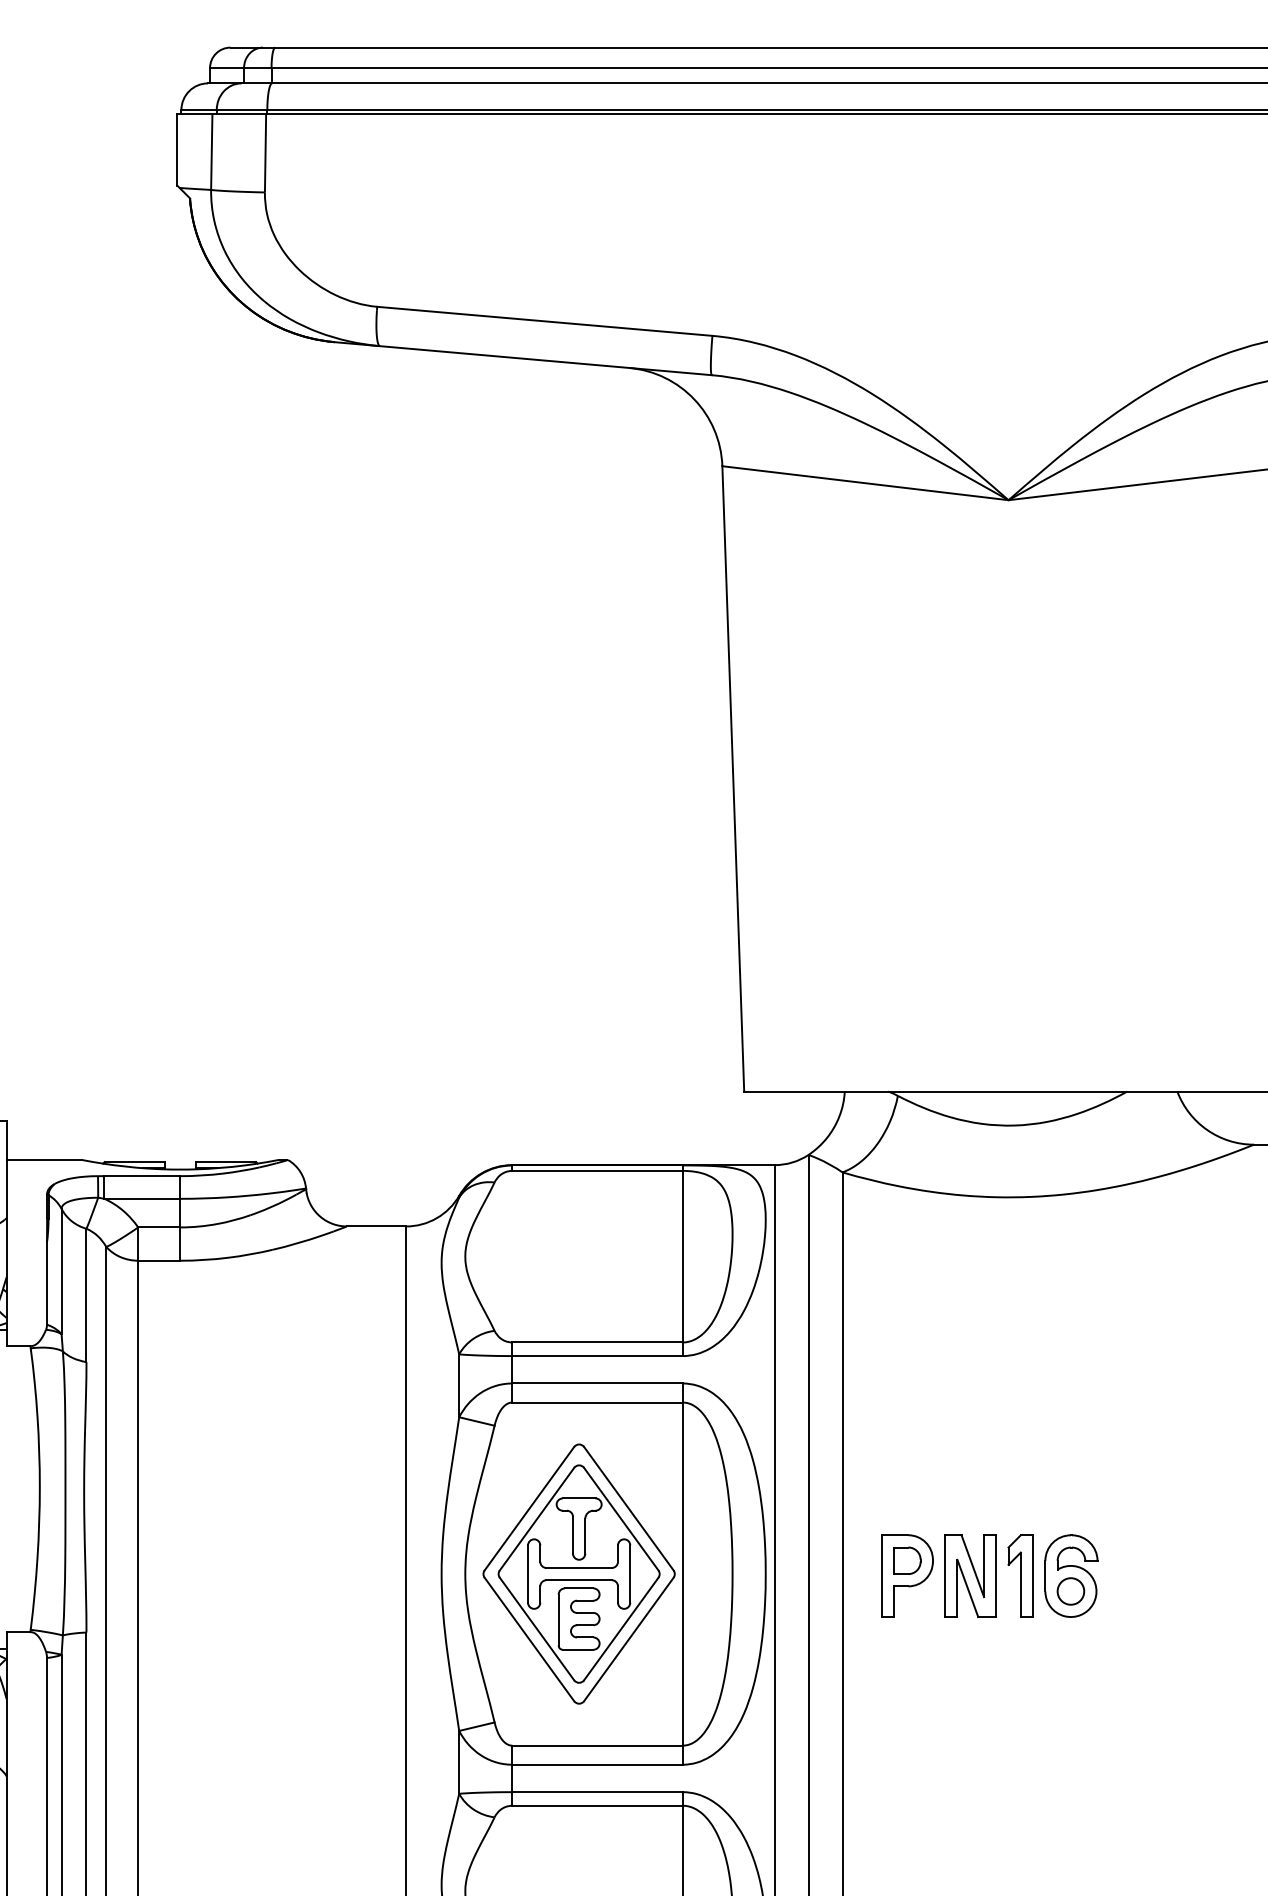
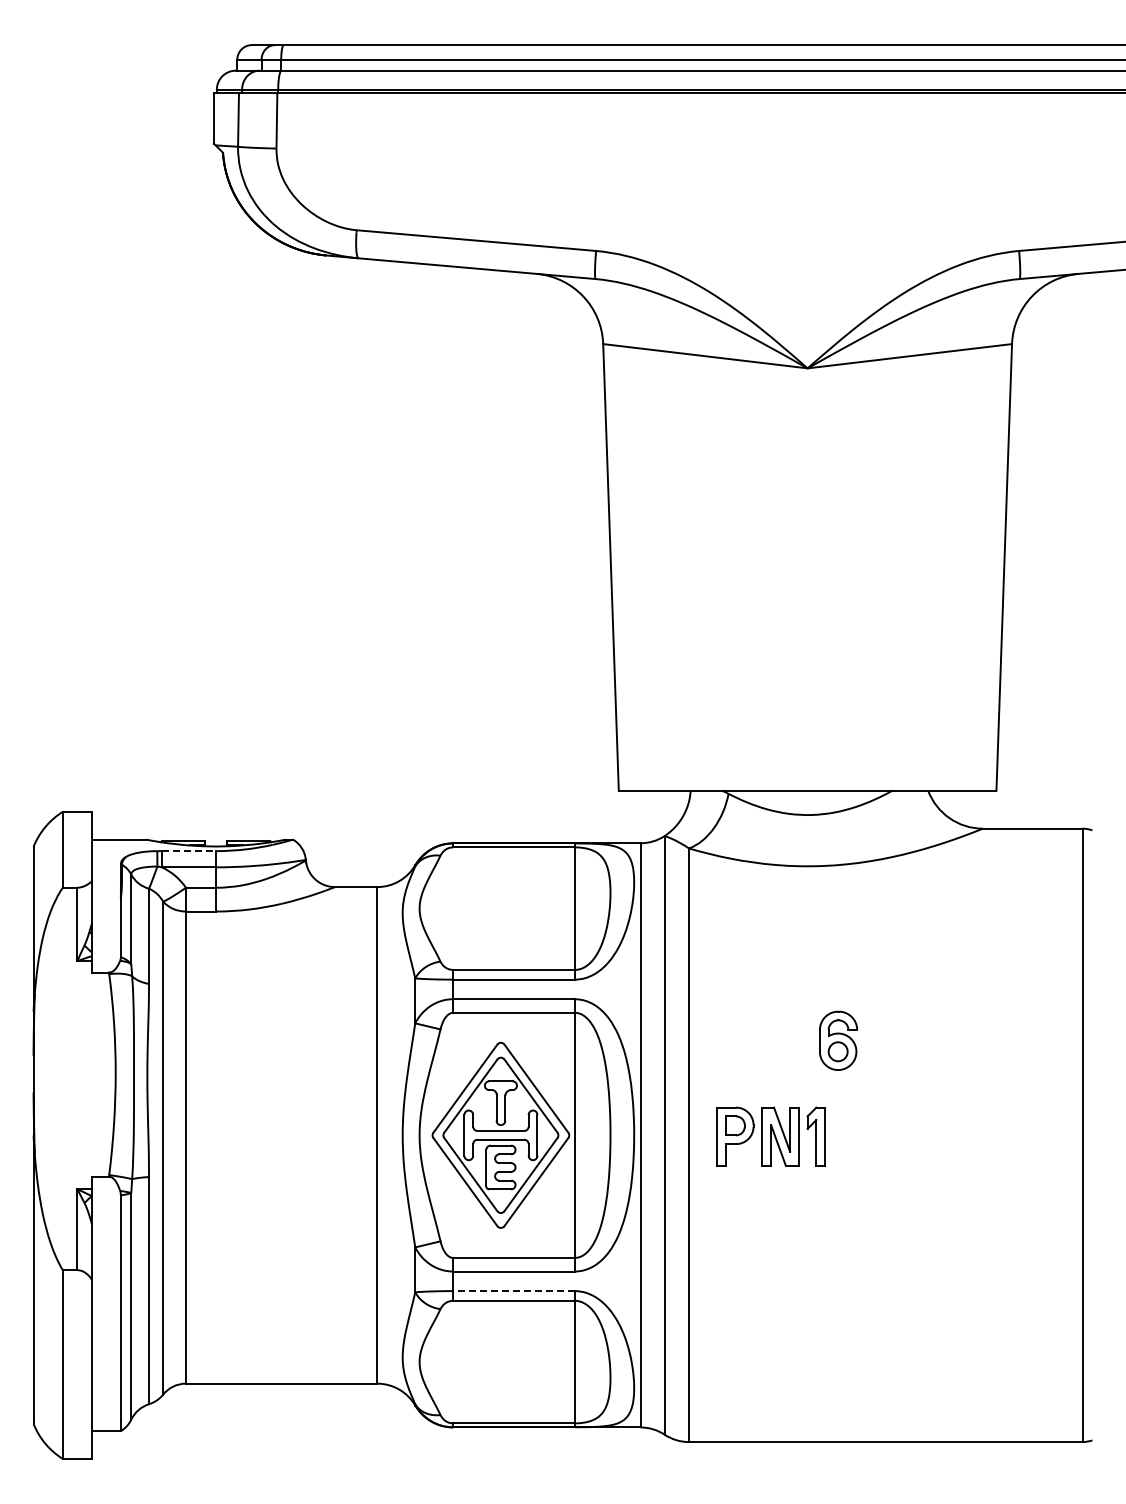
line: (143, 1176) -> (189, 851), solid -> dashed
part: (1071, 1575) -> (838, 1040), moved
line: (598, 1792) -> (514, 1291), solid -> dashed

